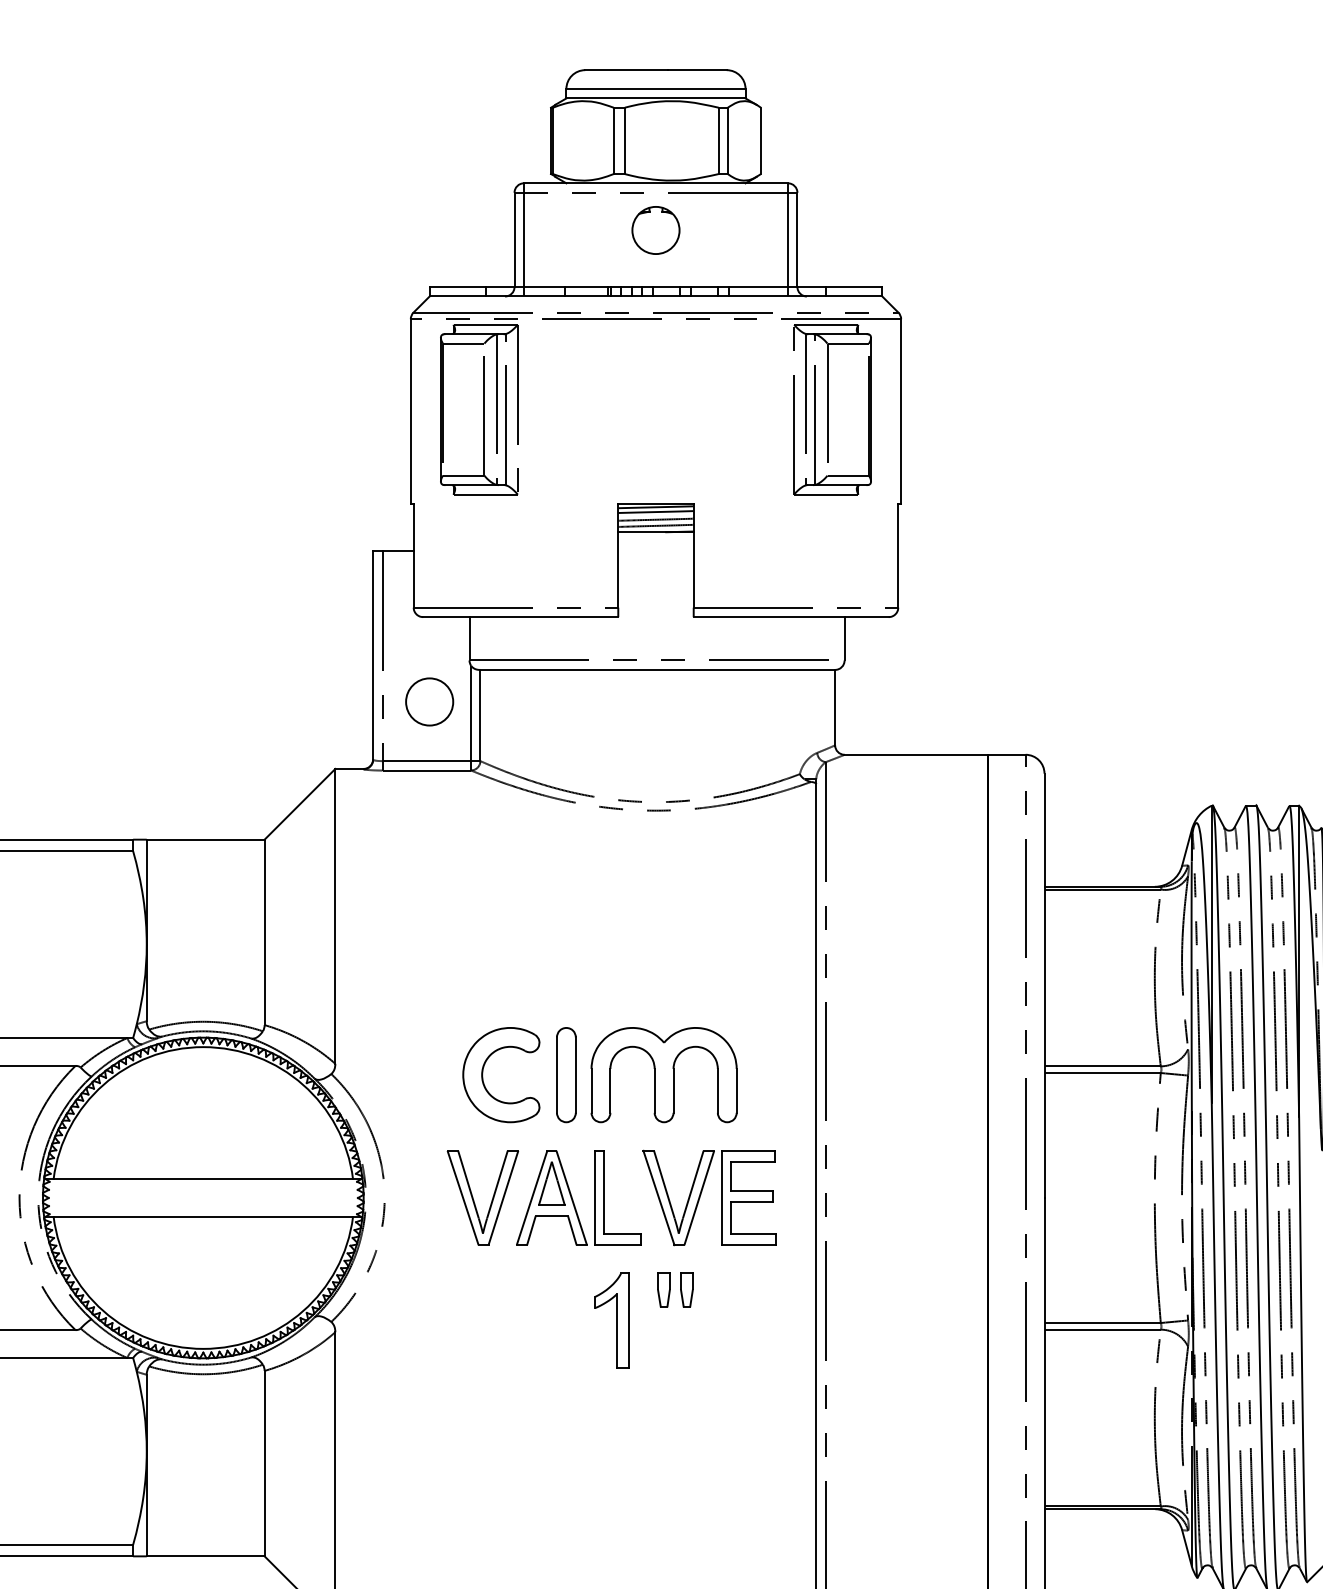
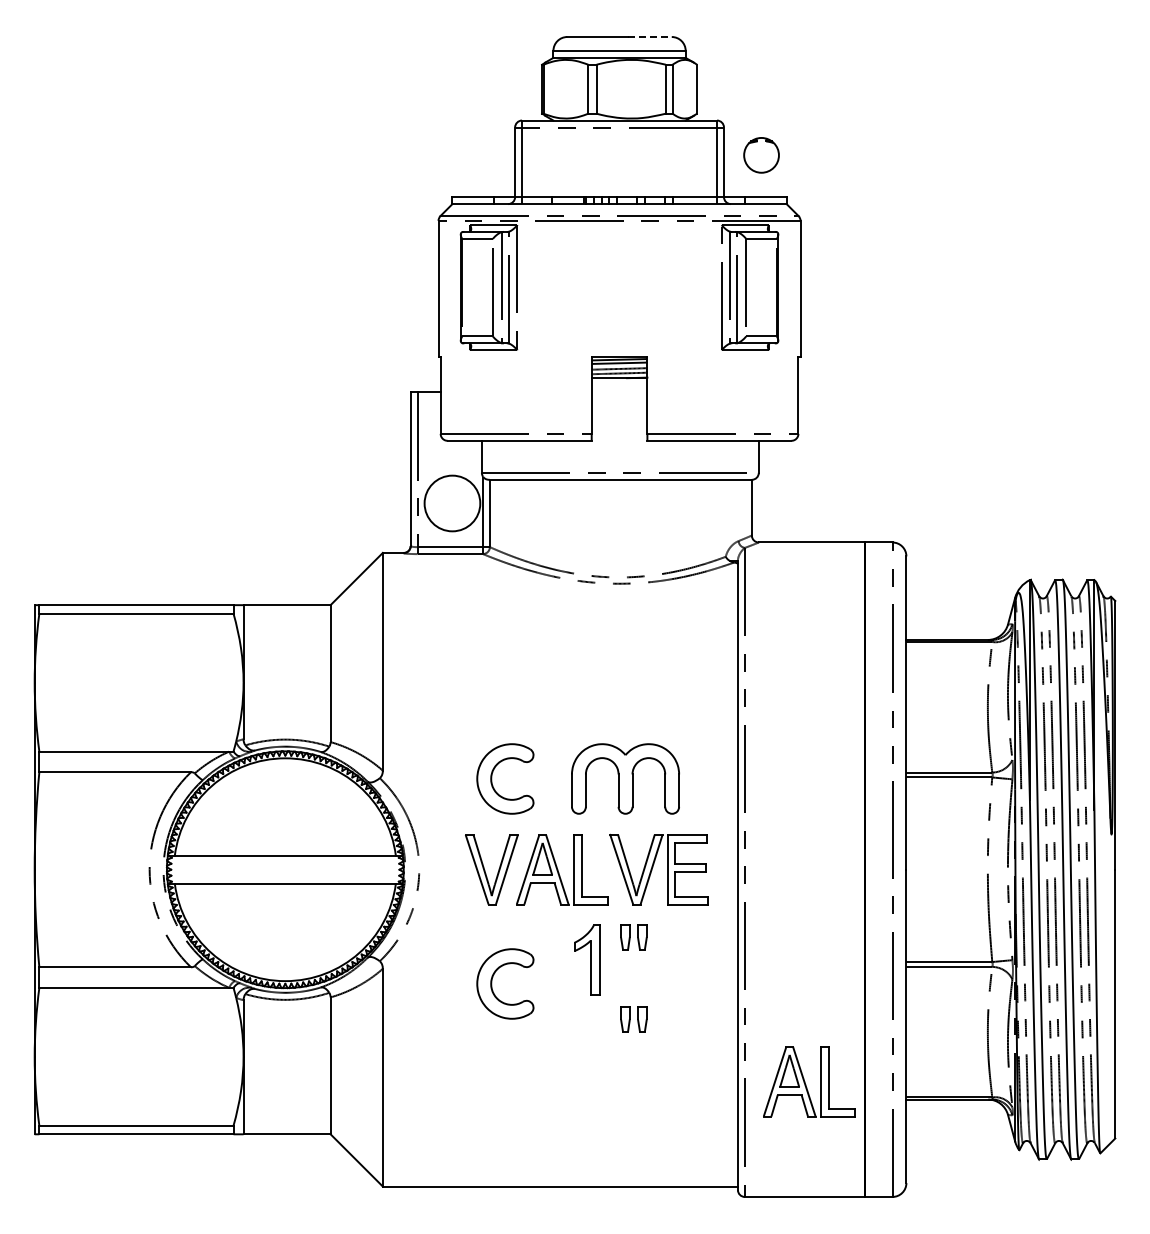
line: (697, 70) -> (650, 37), solid -> dashed
part: (655, 230) -> (761, 155), moved
circle: (429, 701) -> (452, 503), size x1.6
part: (566, 1074) -> (553, 778), removed
part: (483, 1352) -> (492, 983), added
part: (674, 1400) -> (633, 1019), added
part: (913, 1484) -> (809, 1081), added

